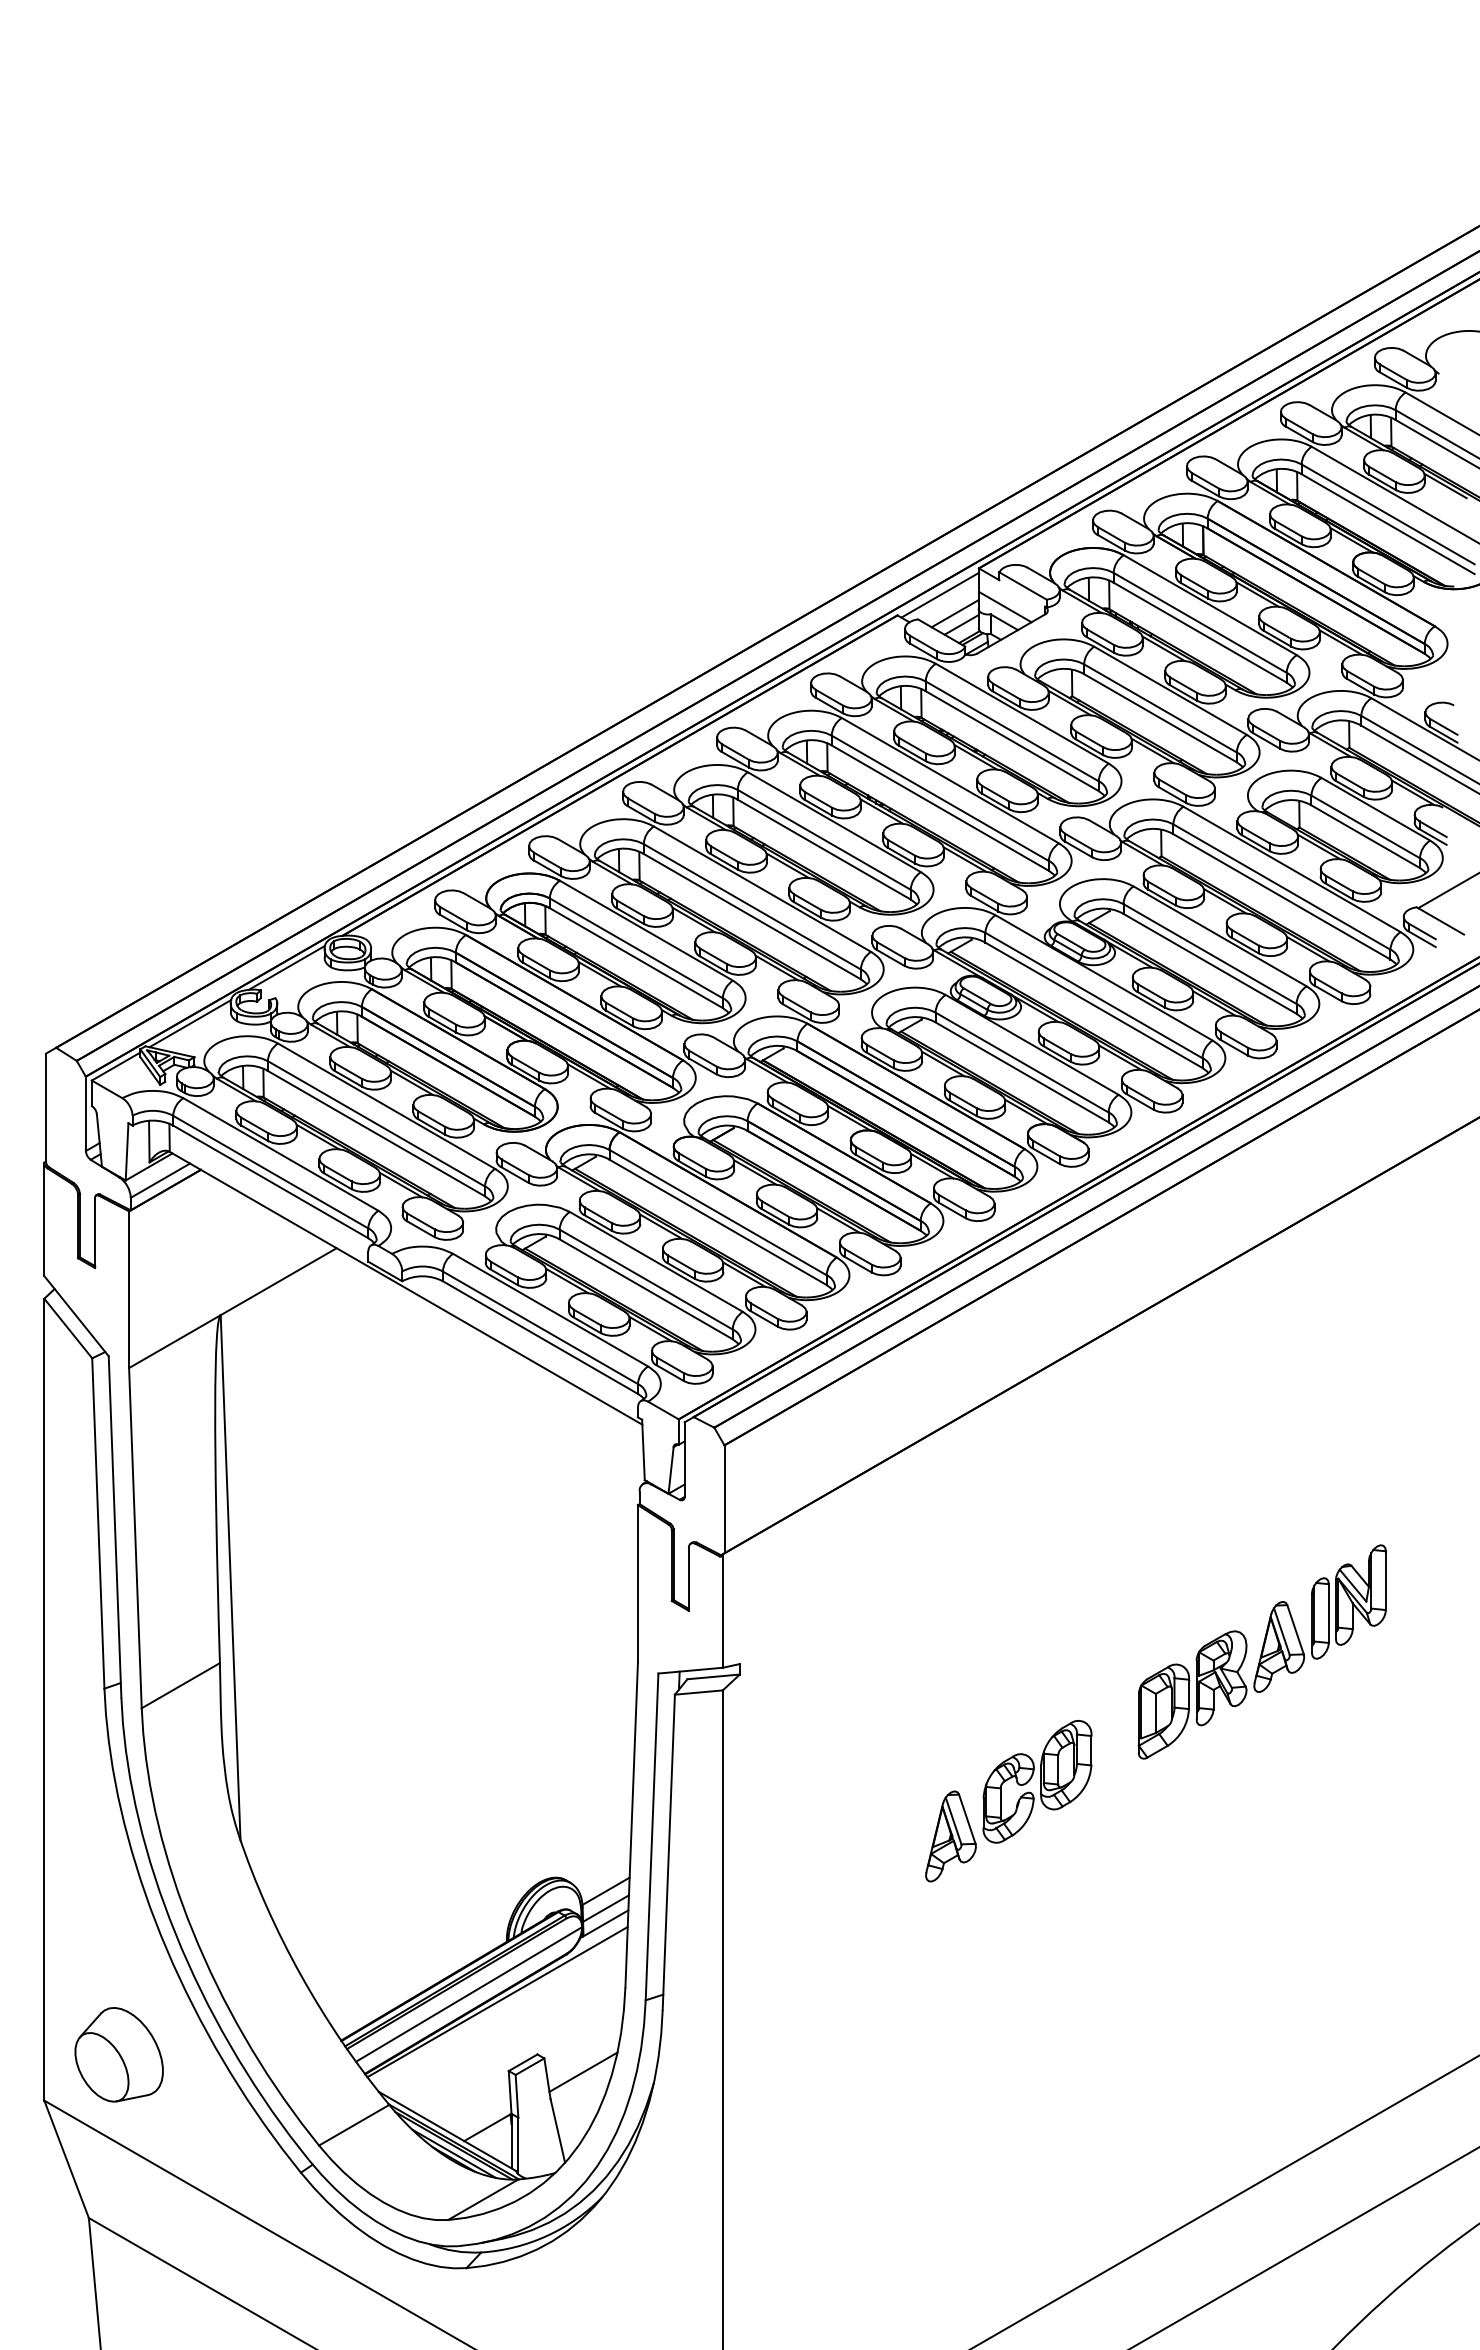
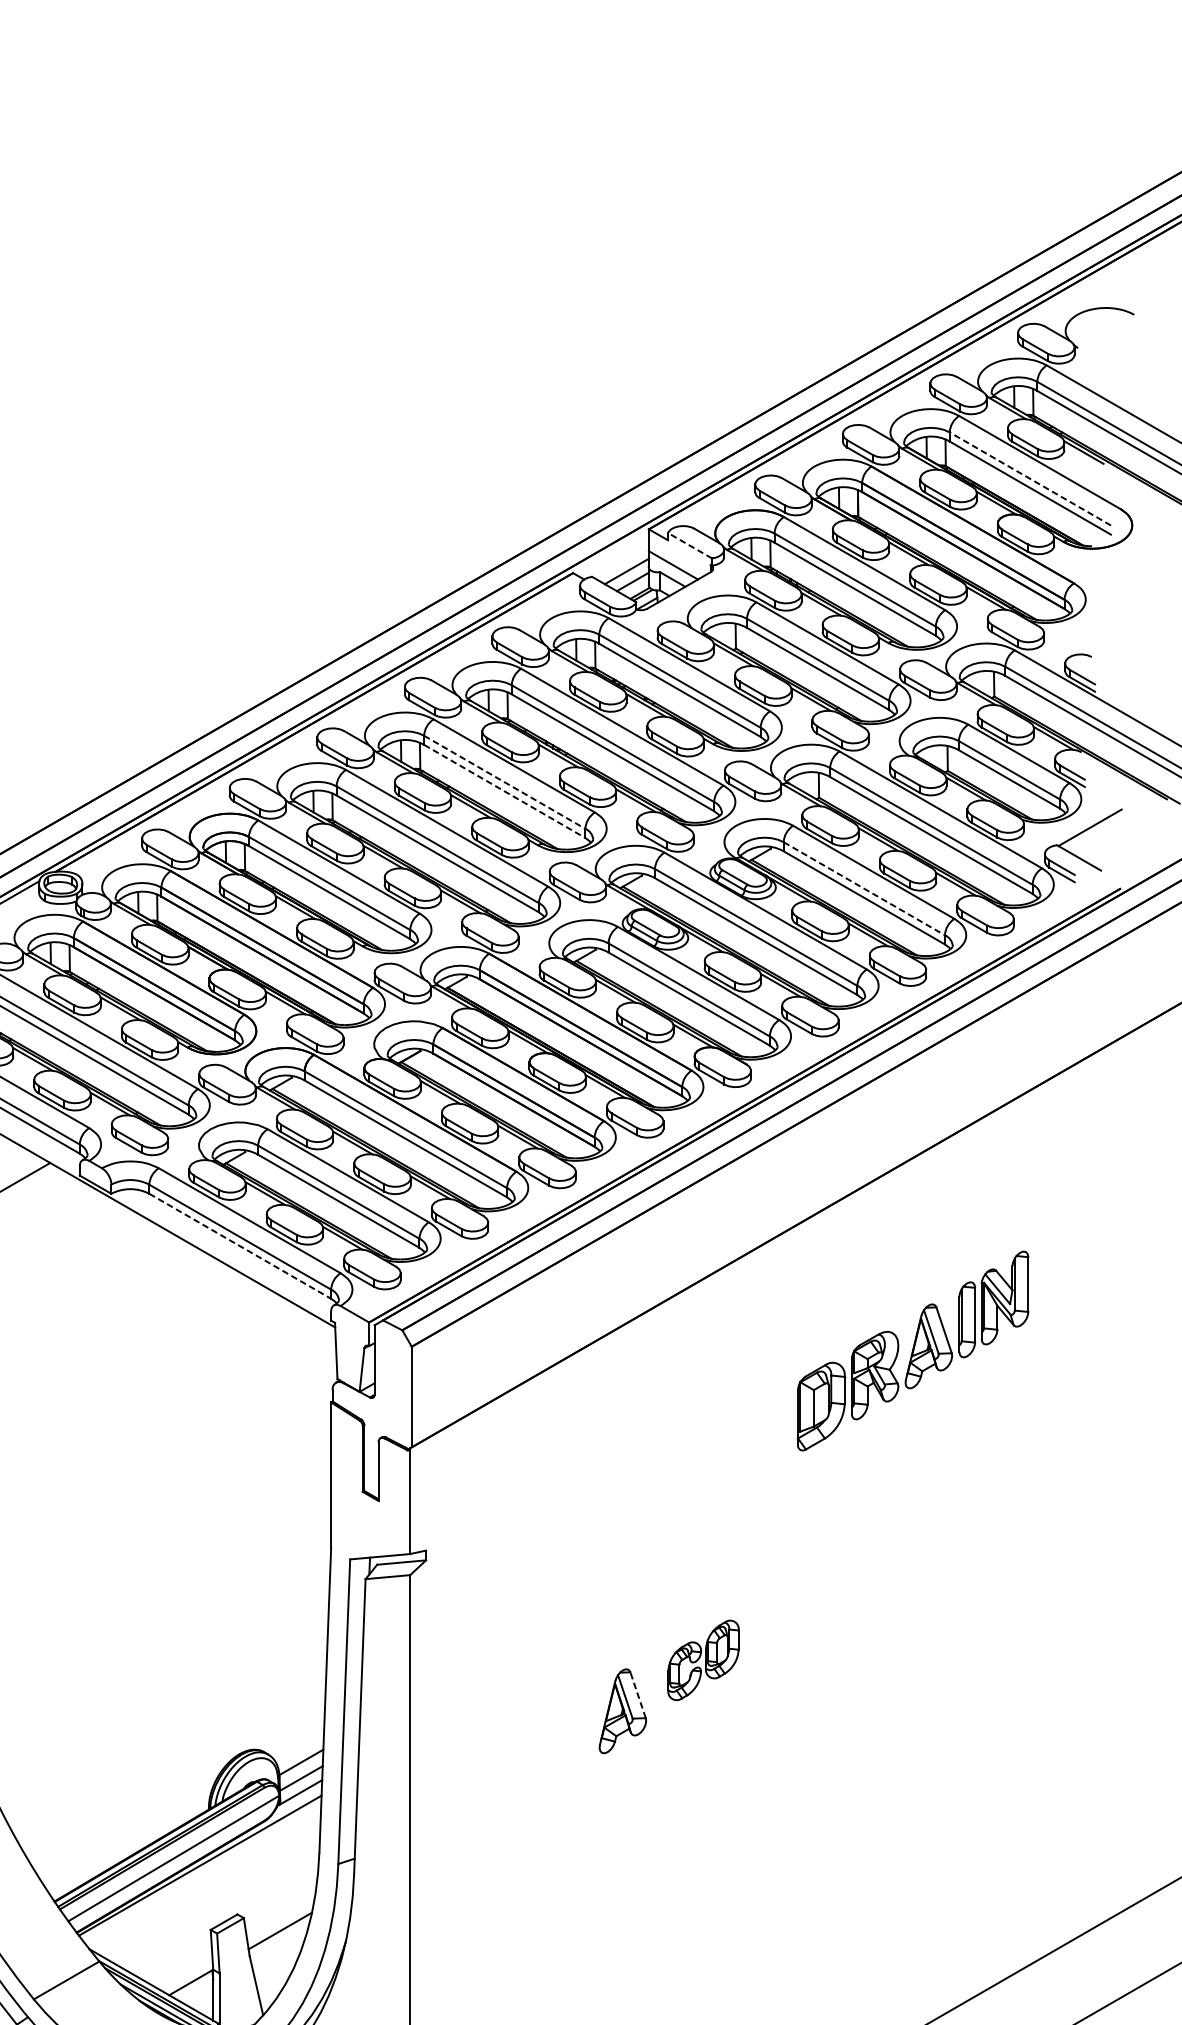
line: (1388, 514) -> (1030, 479), solid -> dashed
line: (1022, 585) -> (689, 545), solid -> dashed
line: (939, 594) -> (612, 553), removed
line: (824, 839) -> (505, 782), solid -> dashed
line: (824, 849) -> (505, 791), solid -> dashed
line: (1210, 954) -> (864, 889), solid -> dashed
line: (540, 1337) -> (240, 1246), solid -> dashed
part: (1261, 1651) -> (912, 1350), moved
part: (1037, 1781) -> (703, 1660), size x0.7
line: (967, 1819) -> (638, 1695), solid -> dashed

